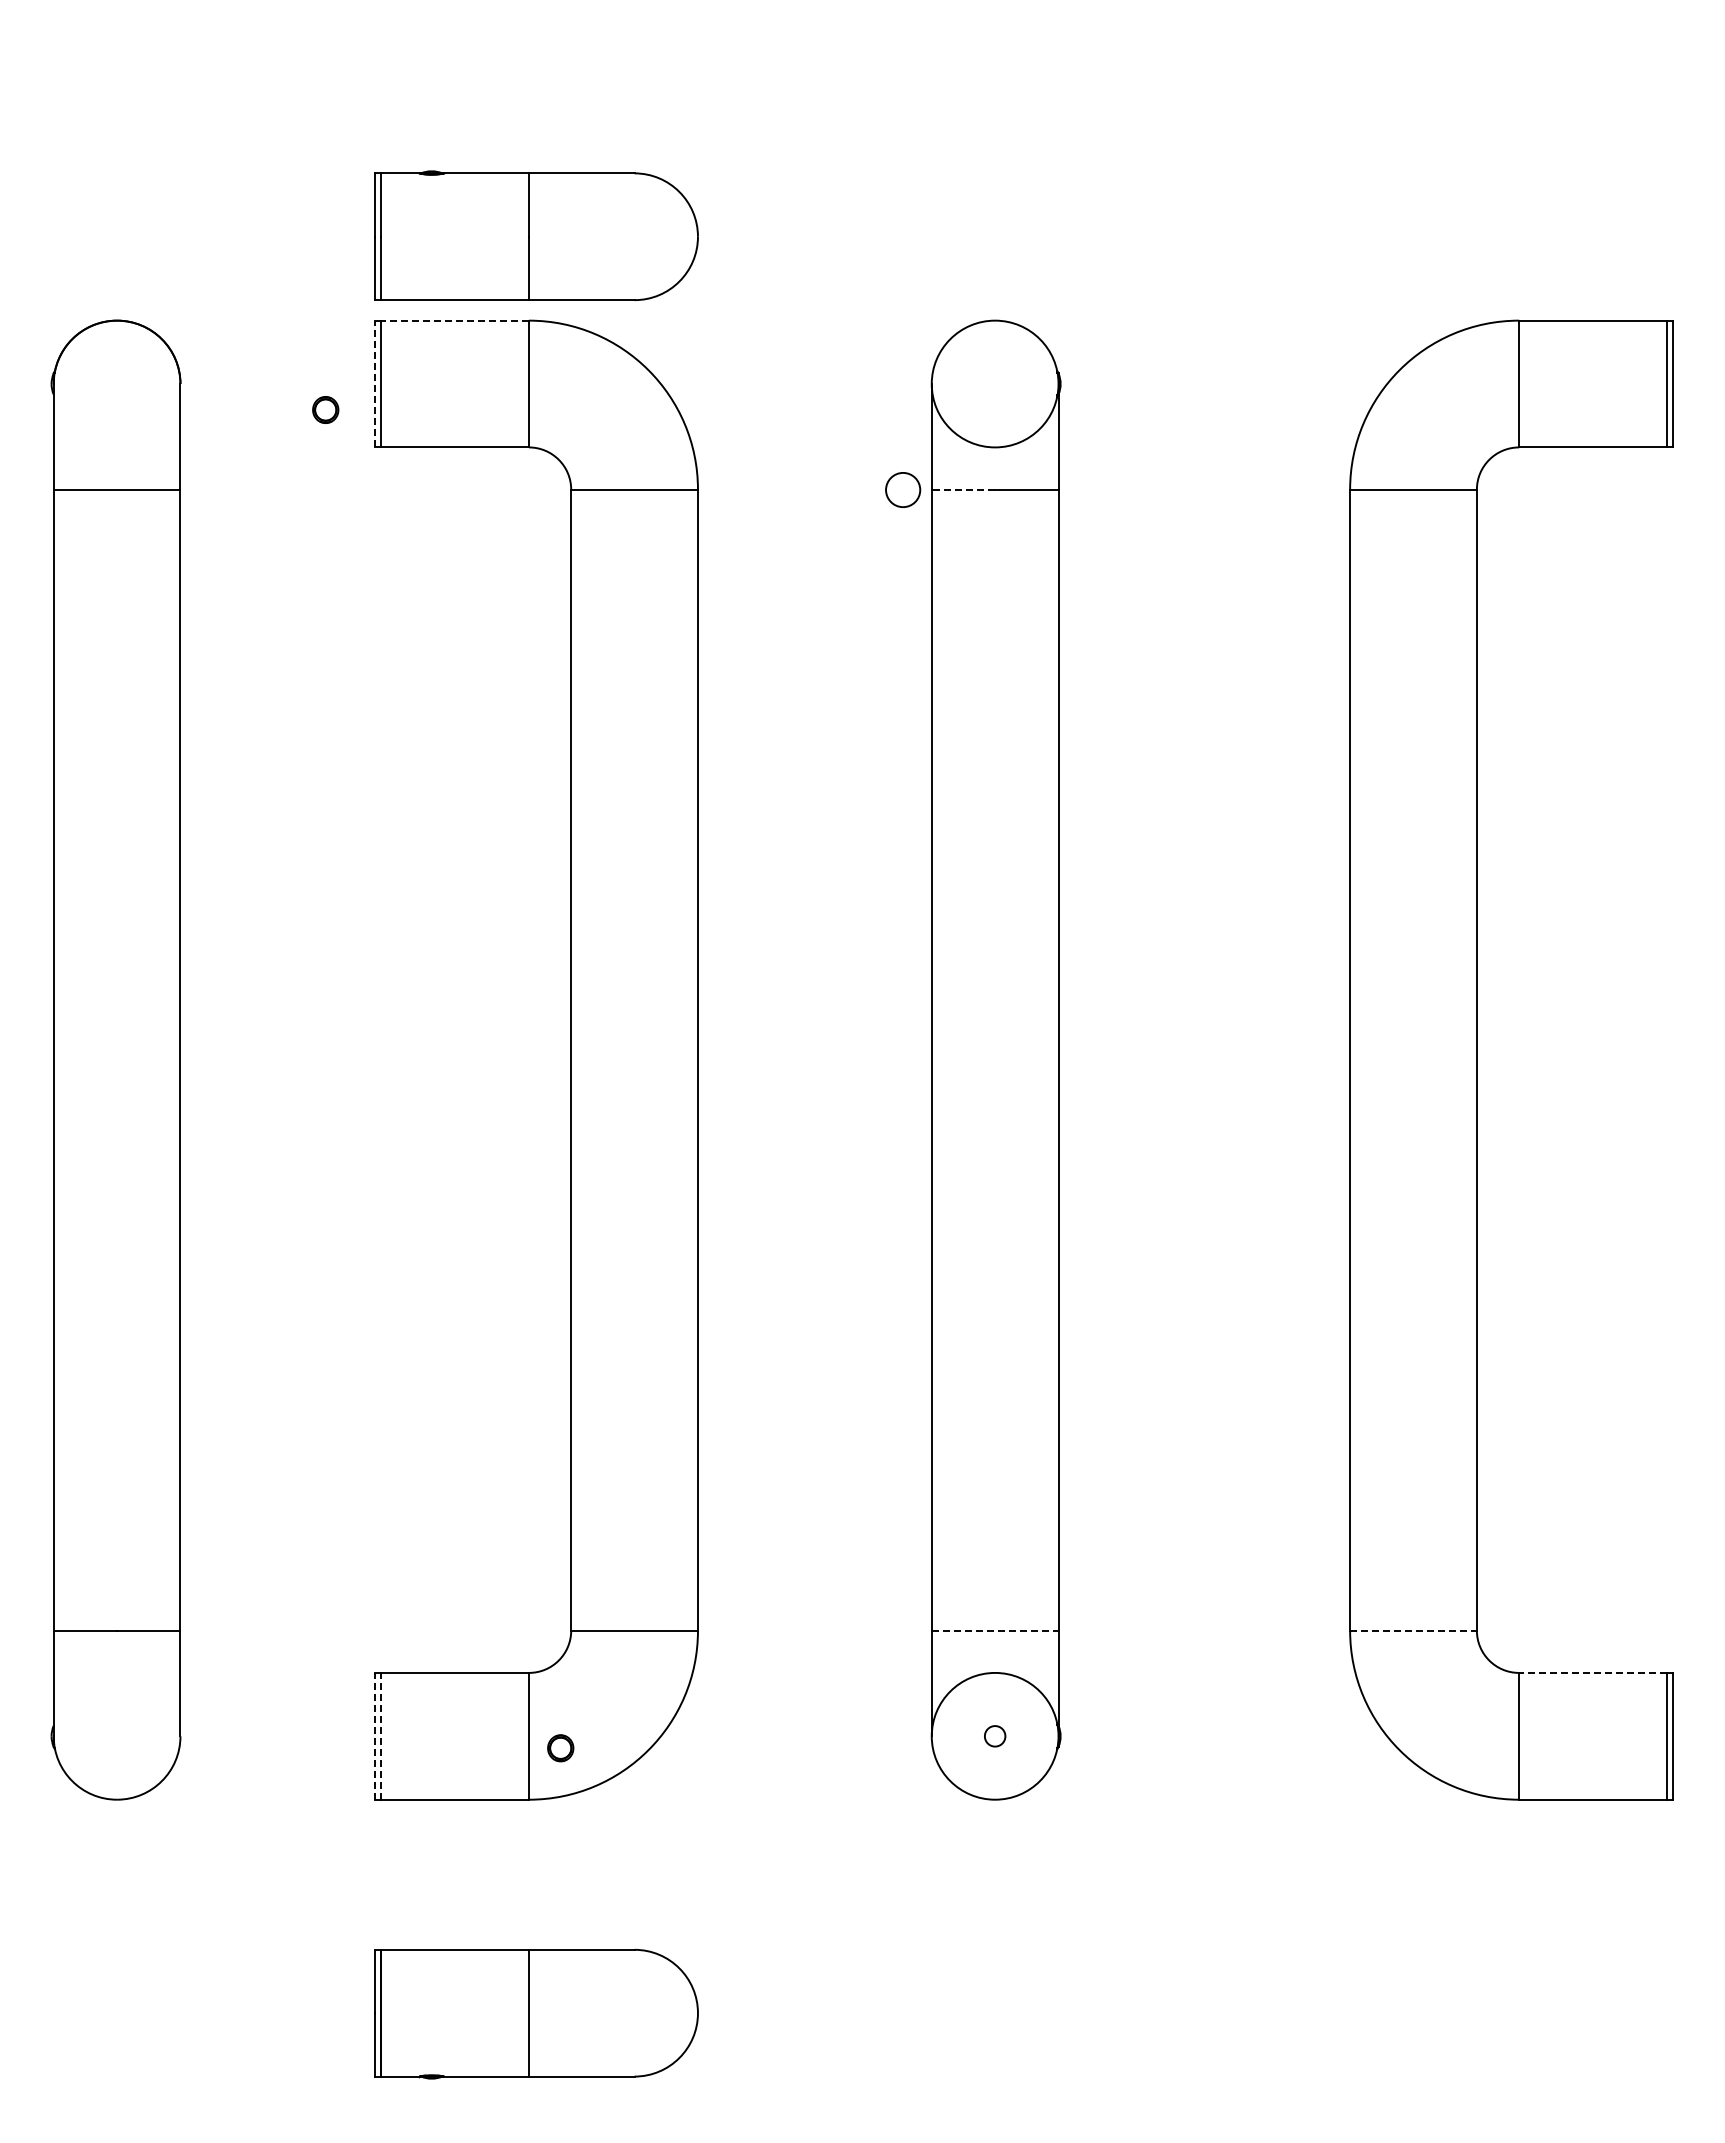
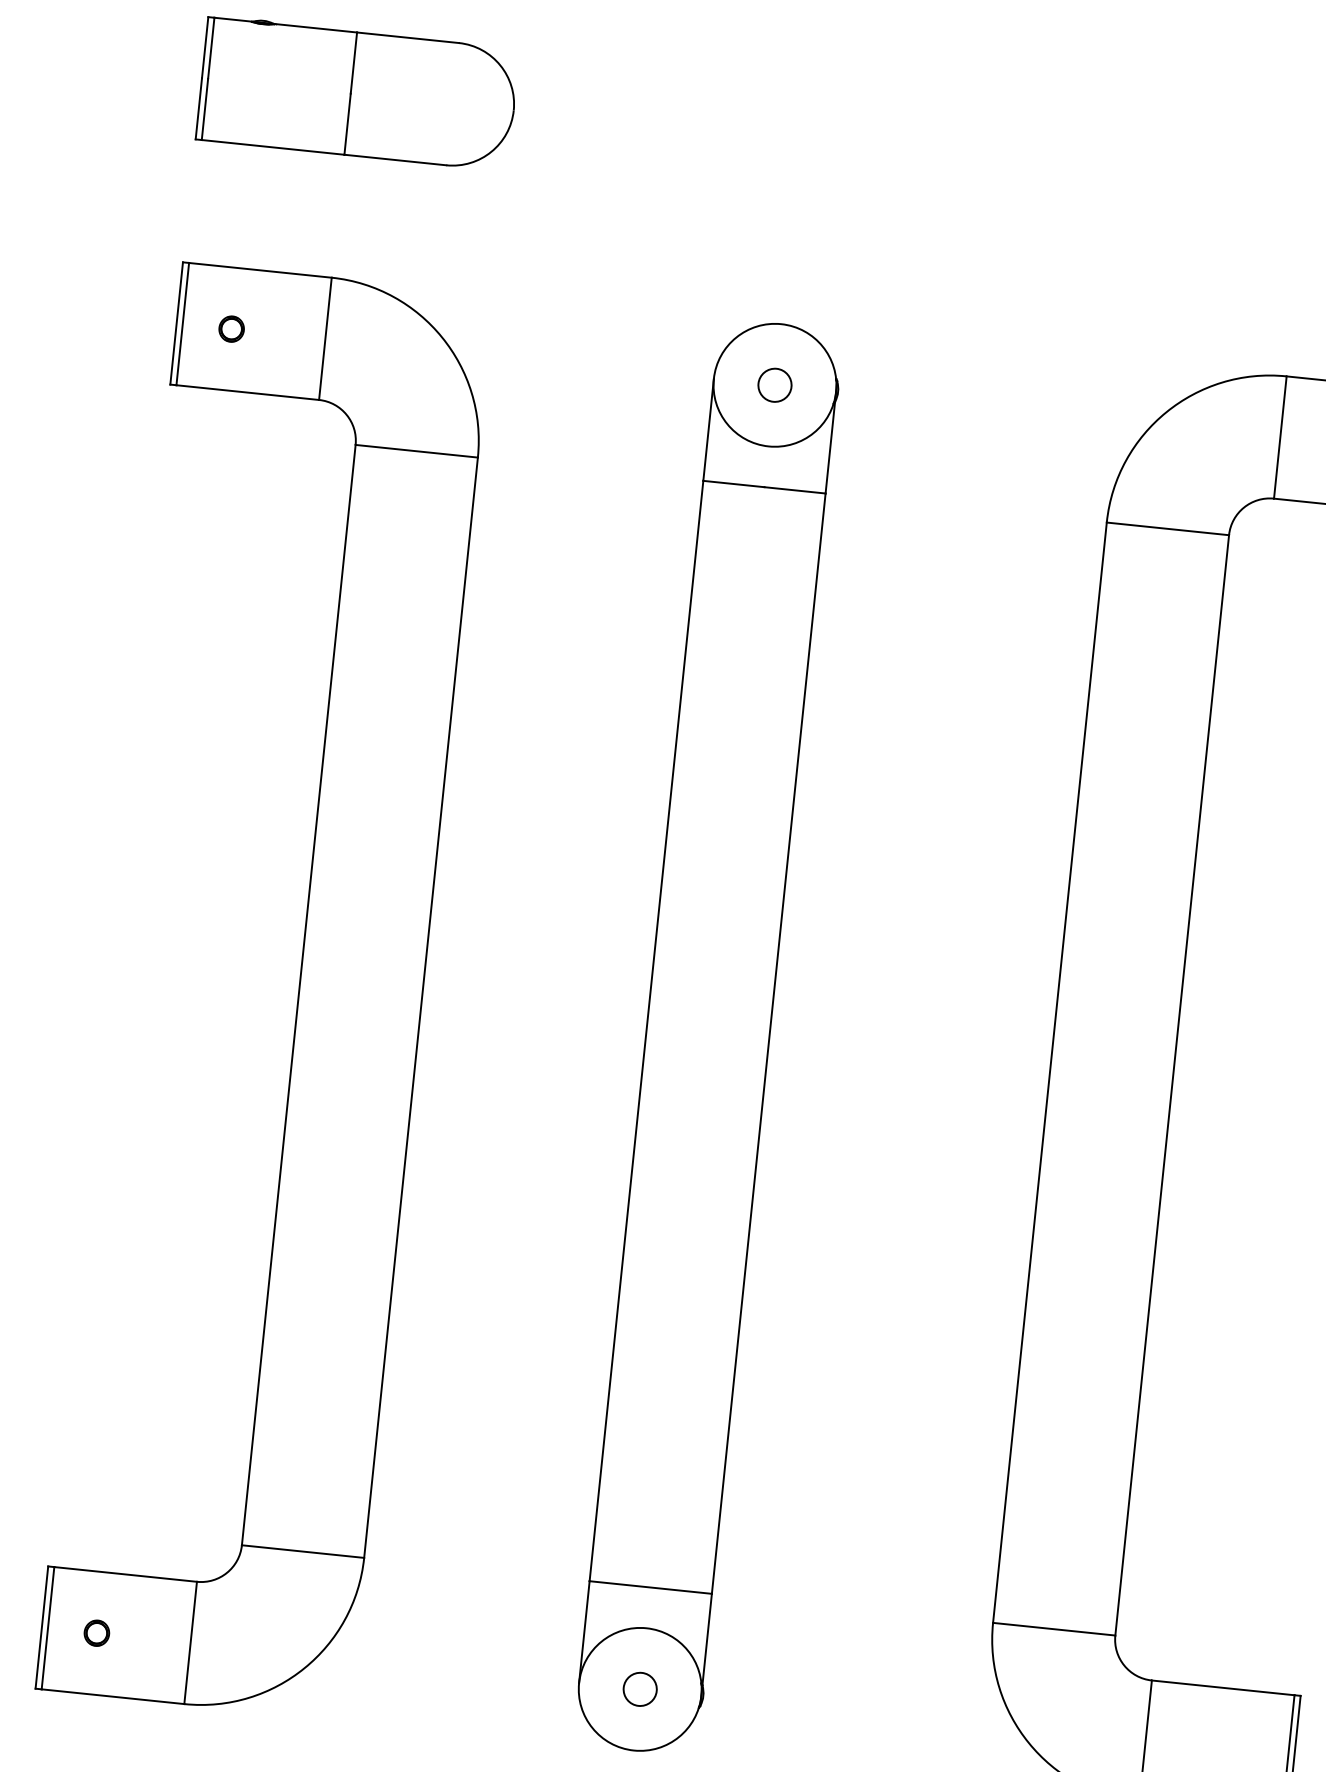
part: (536, 235) -> (358, 93), moved
line: (454, 320) -> (259, 270), dashed -> solid
line: (374, 383) -> (176, 322), dashed -> solid
part: (325, 409) -> (231, 328), moved
circle: (903, 489) -> (775, 384), moved
line: (963, 489) -> (733, 483), dashed -> solid
line: (995, 1630) -> (651, 1587), dashed -> solid
line: (1414, 1630) -> (1055, 1629), dashed -> solid
line: (1593, 1672) -> (1223, 1687), dashed -> solid
line: (374, 1735) -> (41, 1626), dashed -> solid
line: (381, 1735) -> (48, 1627), dashed -> solid
circle: (995, 1736) -> (640, 1689), size x1.67
part: (560, 1748) -> (96, 1633), moved

